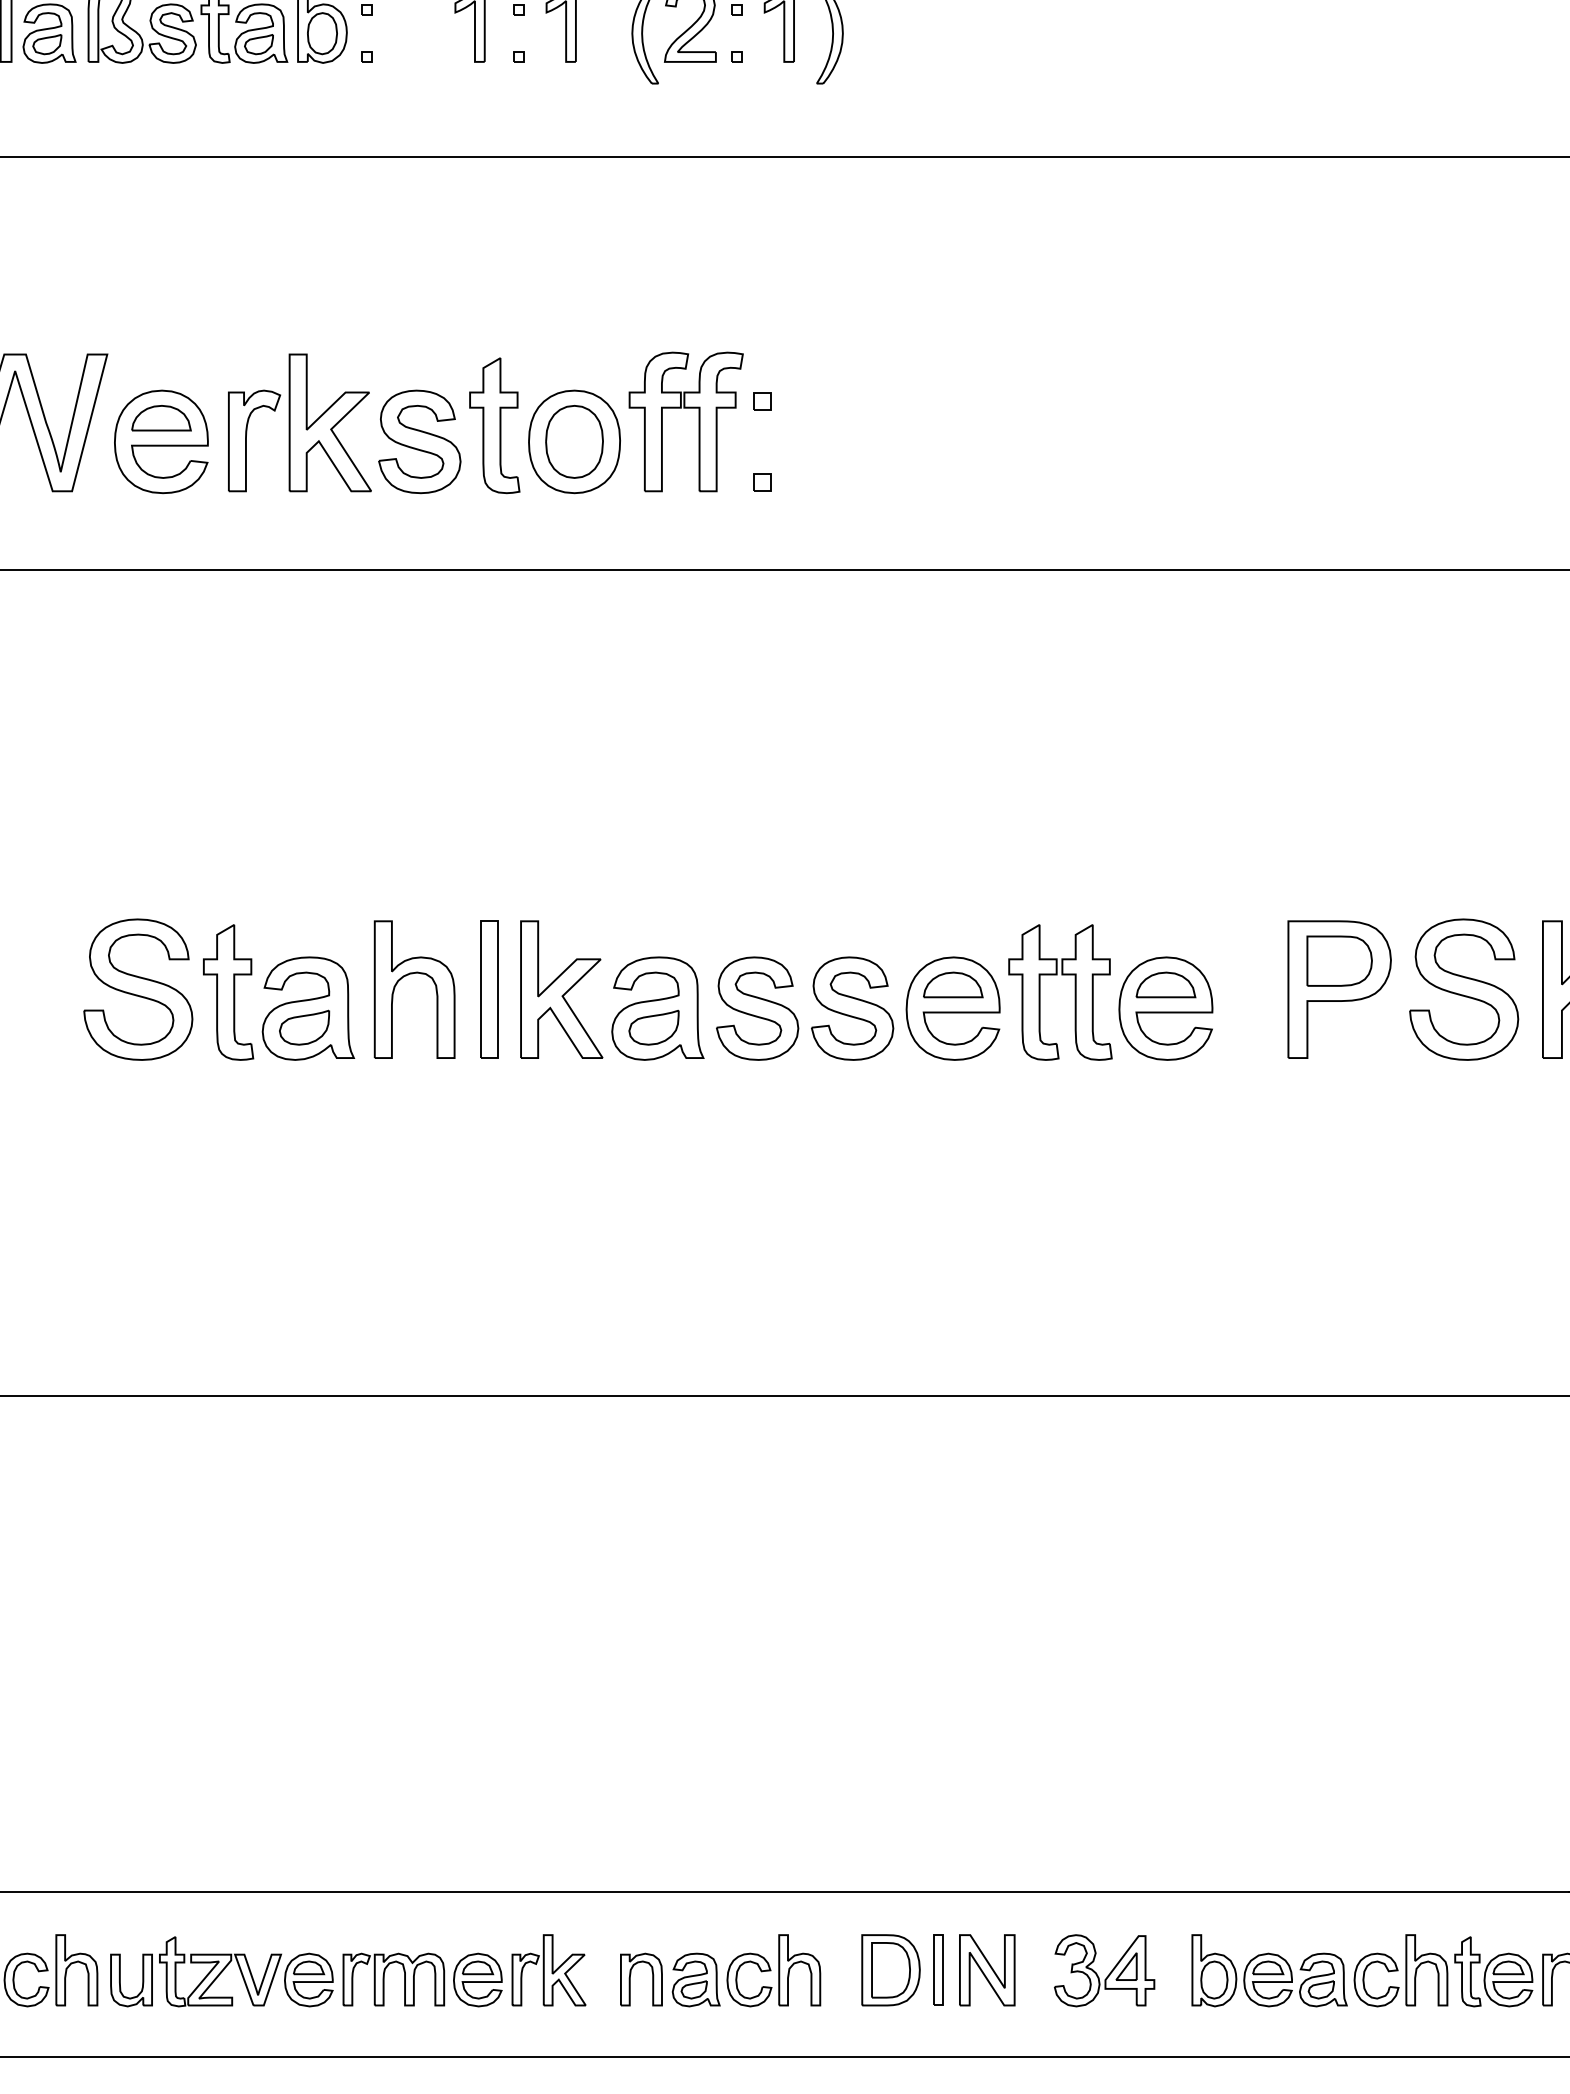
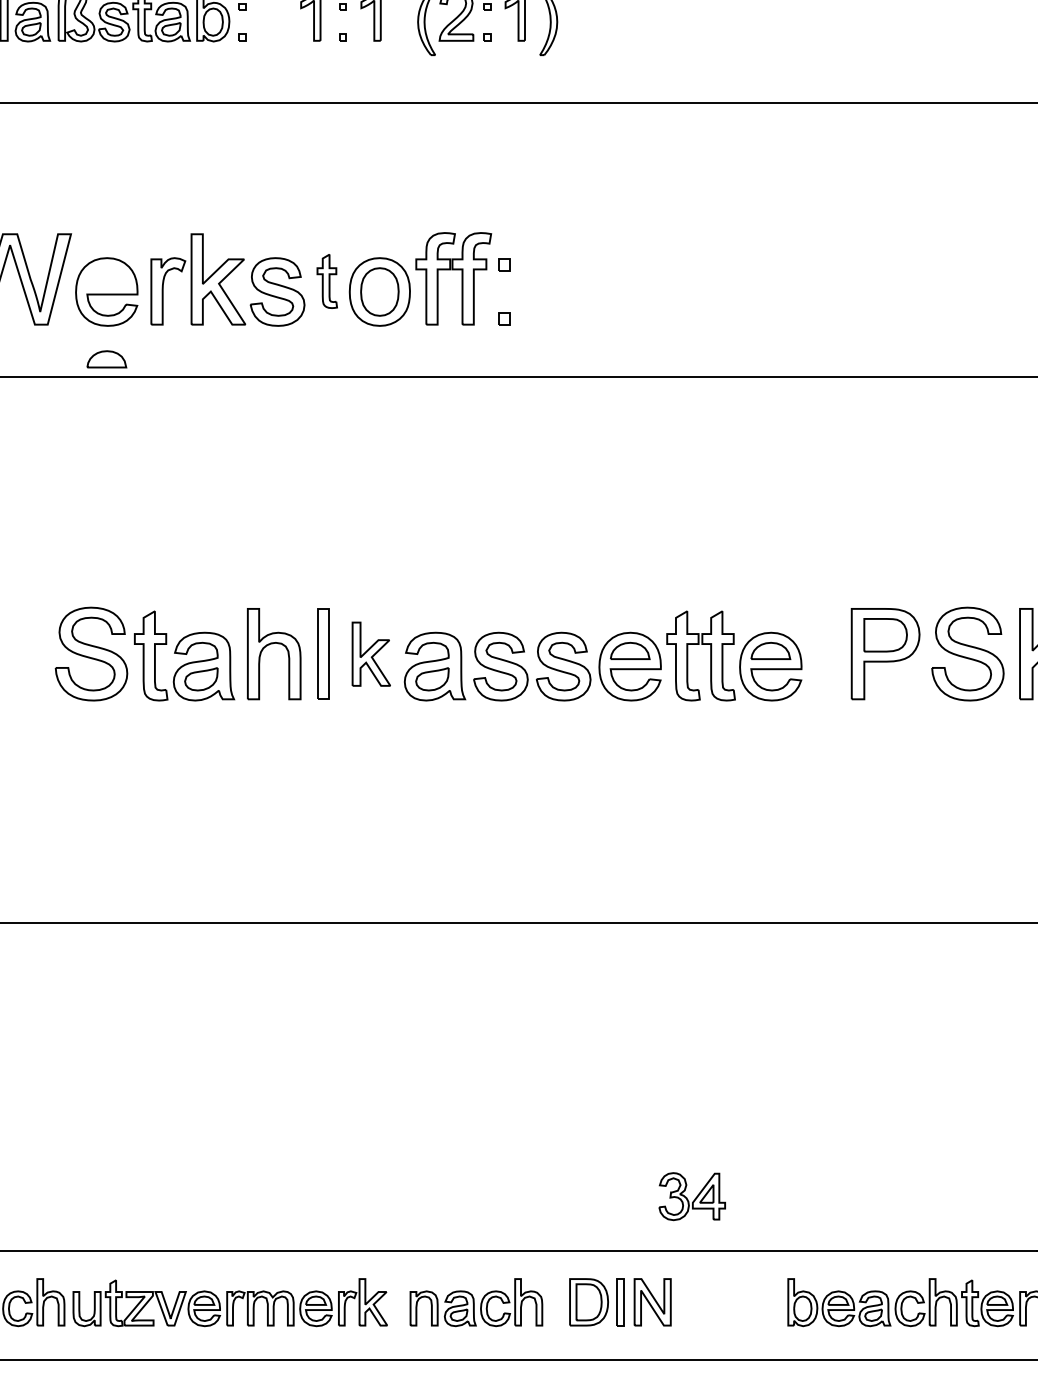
part: (160, 418) -> (106, 359), moved
part: (495, 425) -> (327, 281), size x0.6
part: (561, 990) -> (371, 654), size x0.7
part: (1103, 1970) -> (691, 1196), moved

